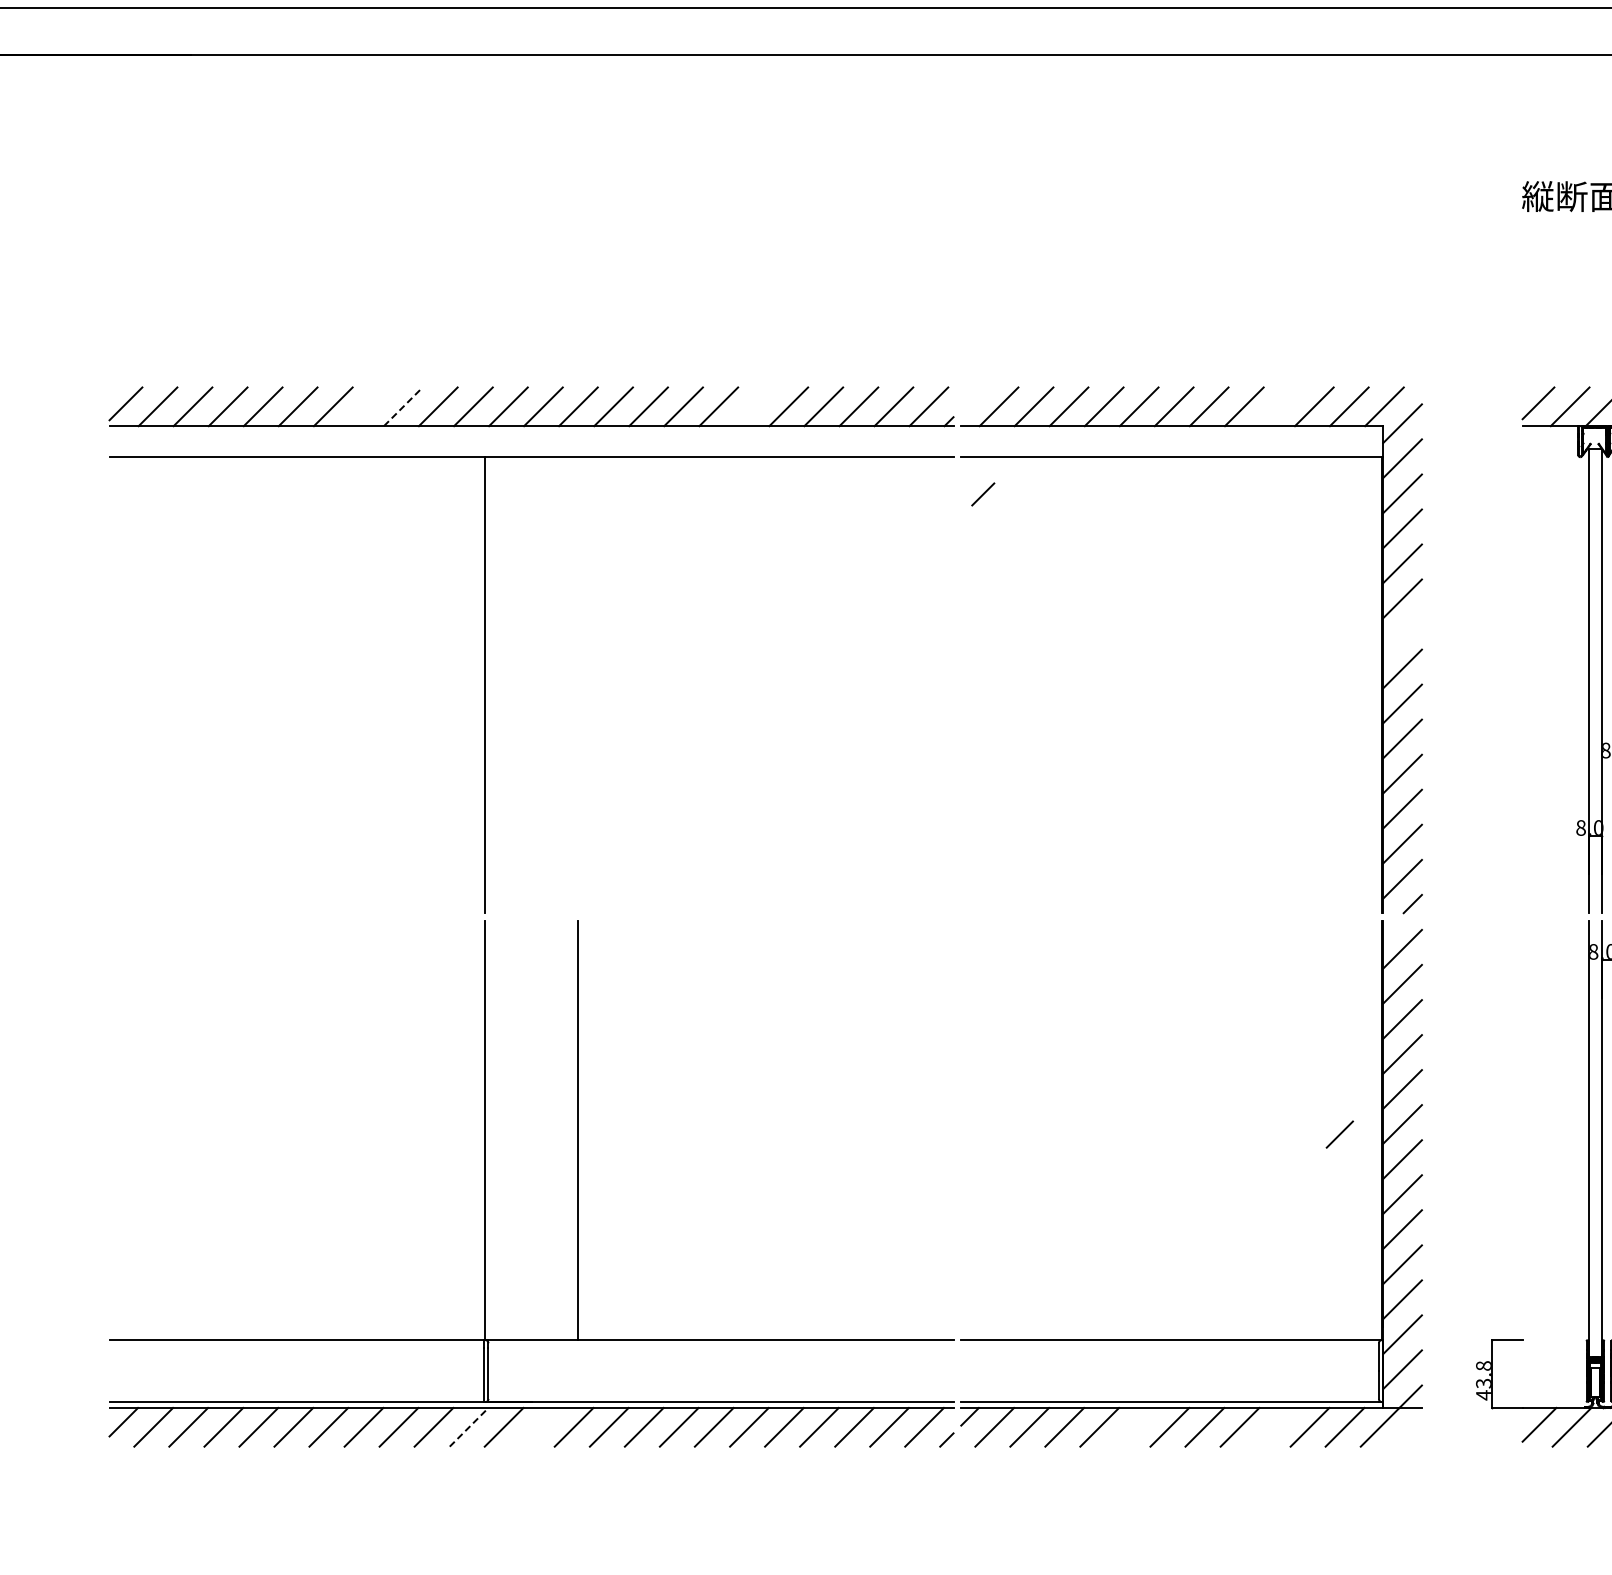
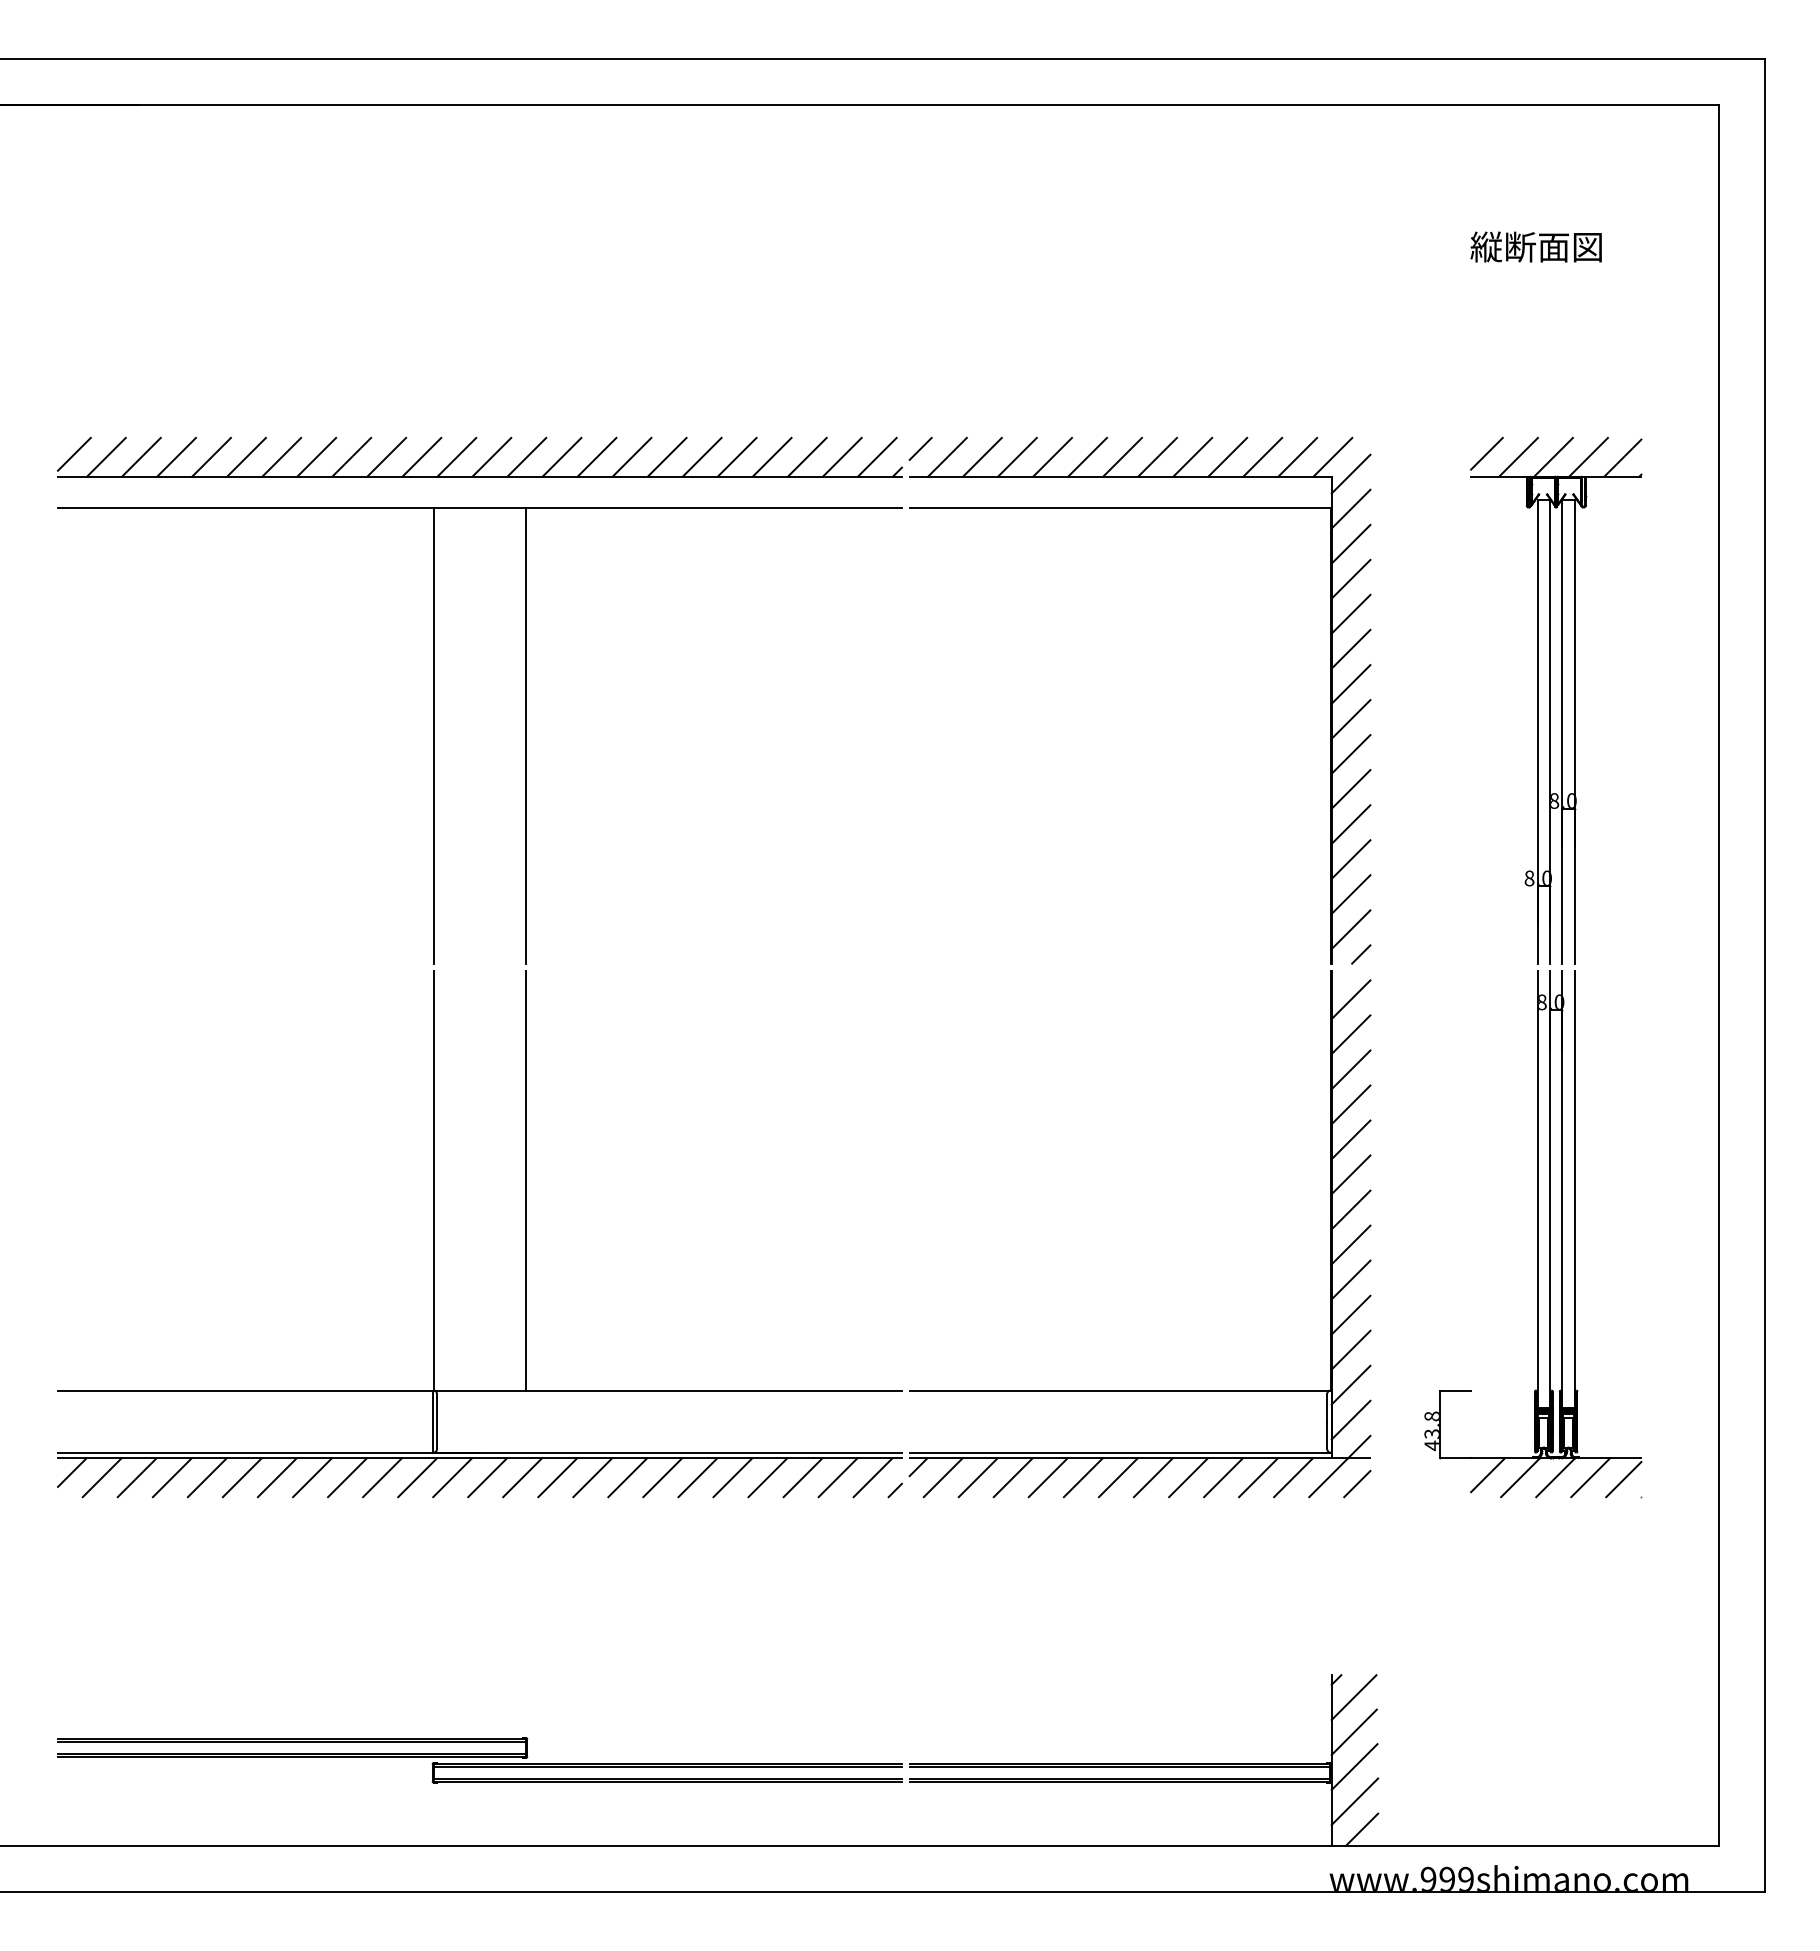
line: (368, 406) -> (316, 456), added
line: (404, 406) -> (352, 456), dashed -> solid
line: (753, 406) -> (701, 456), added
line: (1279, 406) -> (1227, 456), added
line: (983, 494) -> (920, 448), moved
line: (1402, 634) -> (1350, 684), added
line: (578, 685) -> (526, 735), added
line: (1340, 1134) -> (1357, 1483), moved
line: (469, 1427) -> (417, 1477), dashed -> solid
line: (539, 1427) -> (487, 1477), added
line: (1134, 1427) -> (1082, 1477), added
line: (1275, 1427) -> (1223, 1477), added

